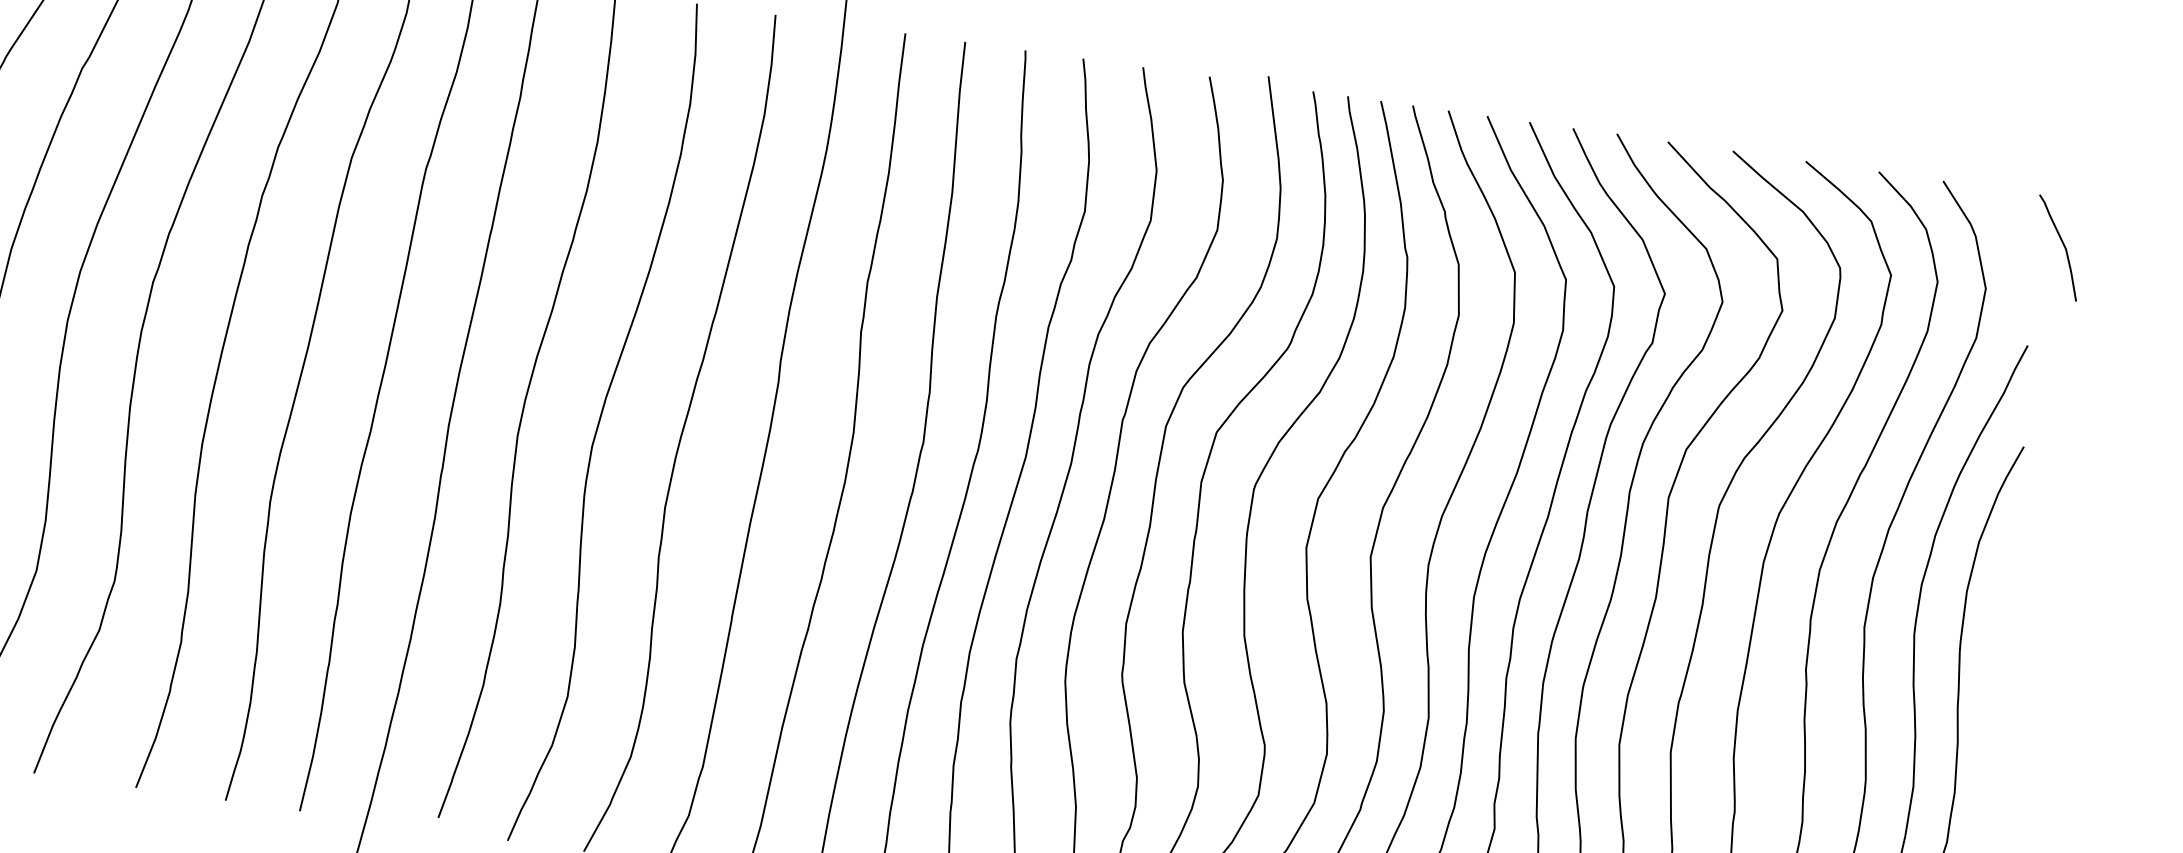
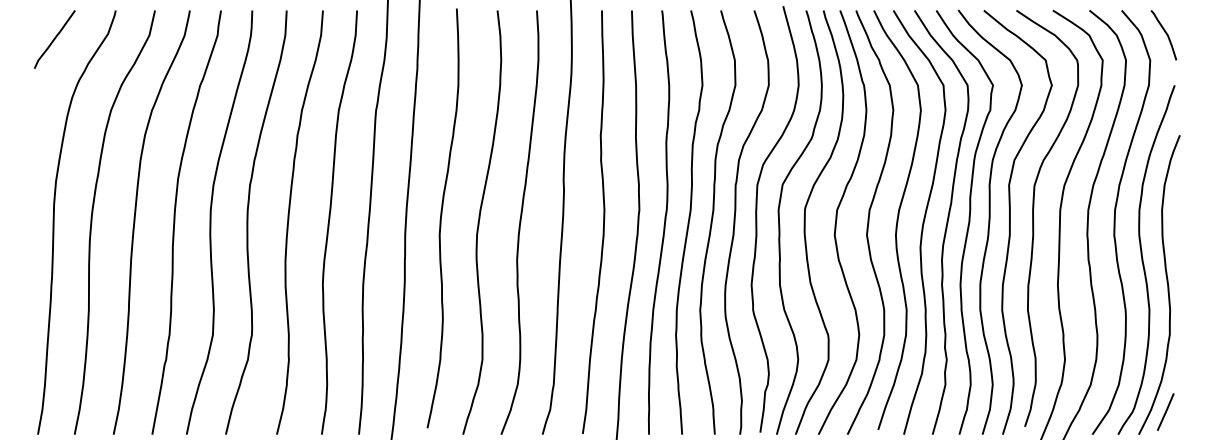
curve: (2061, 244) -> (1165, 33), moved

